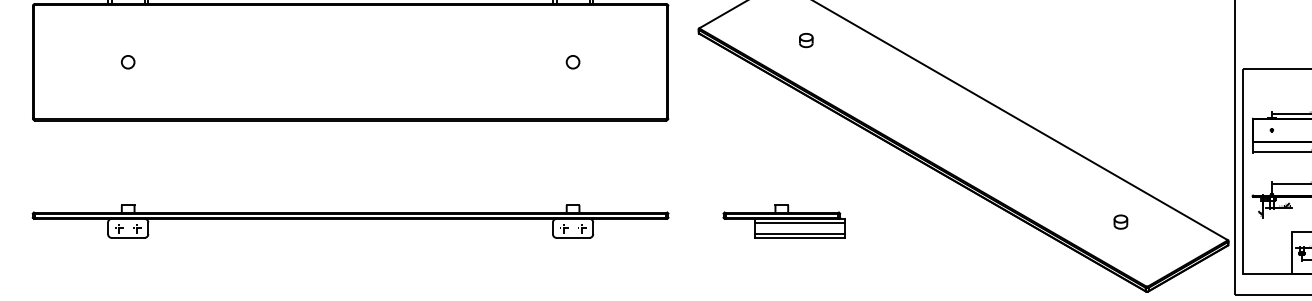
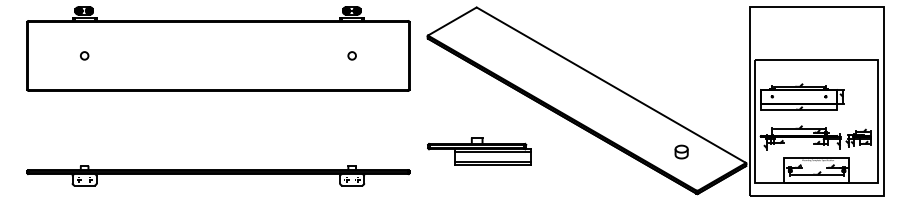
part: (806, 39) -> (492, 42), removed
part: (350, 221) -> (218, 175), moved
part: (783, 221) -> (478, 151), size x1.4
part: (1120, 221) -> (681, 151), size x1.6

